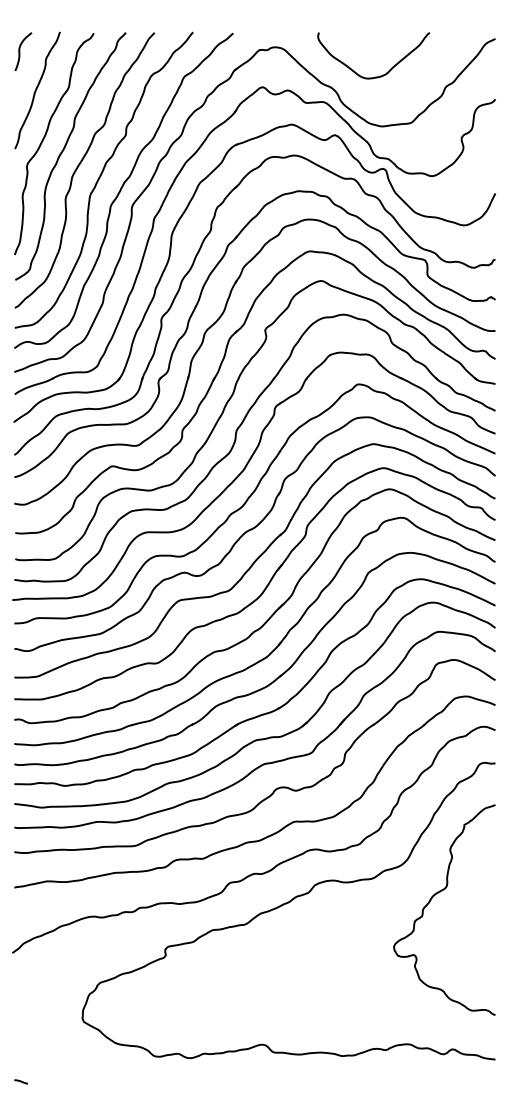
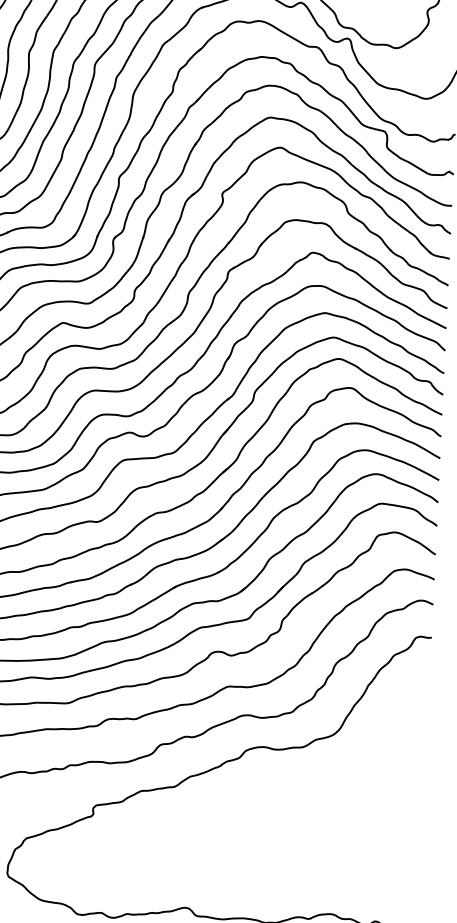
curve: (430, 902) -> (360, 773), removed

